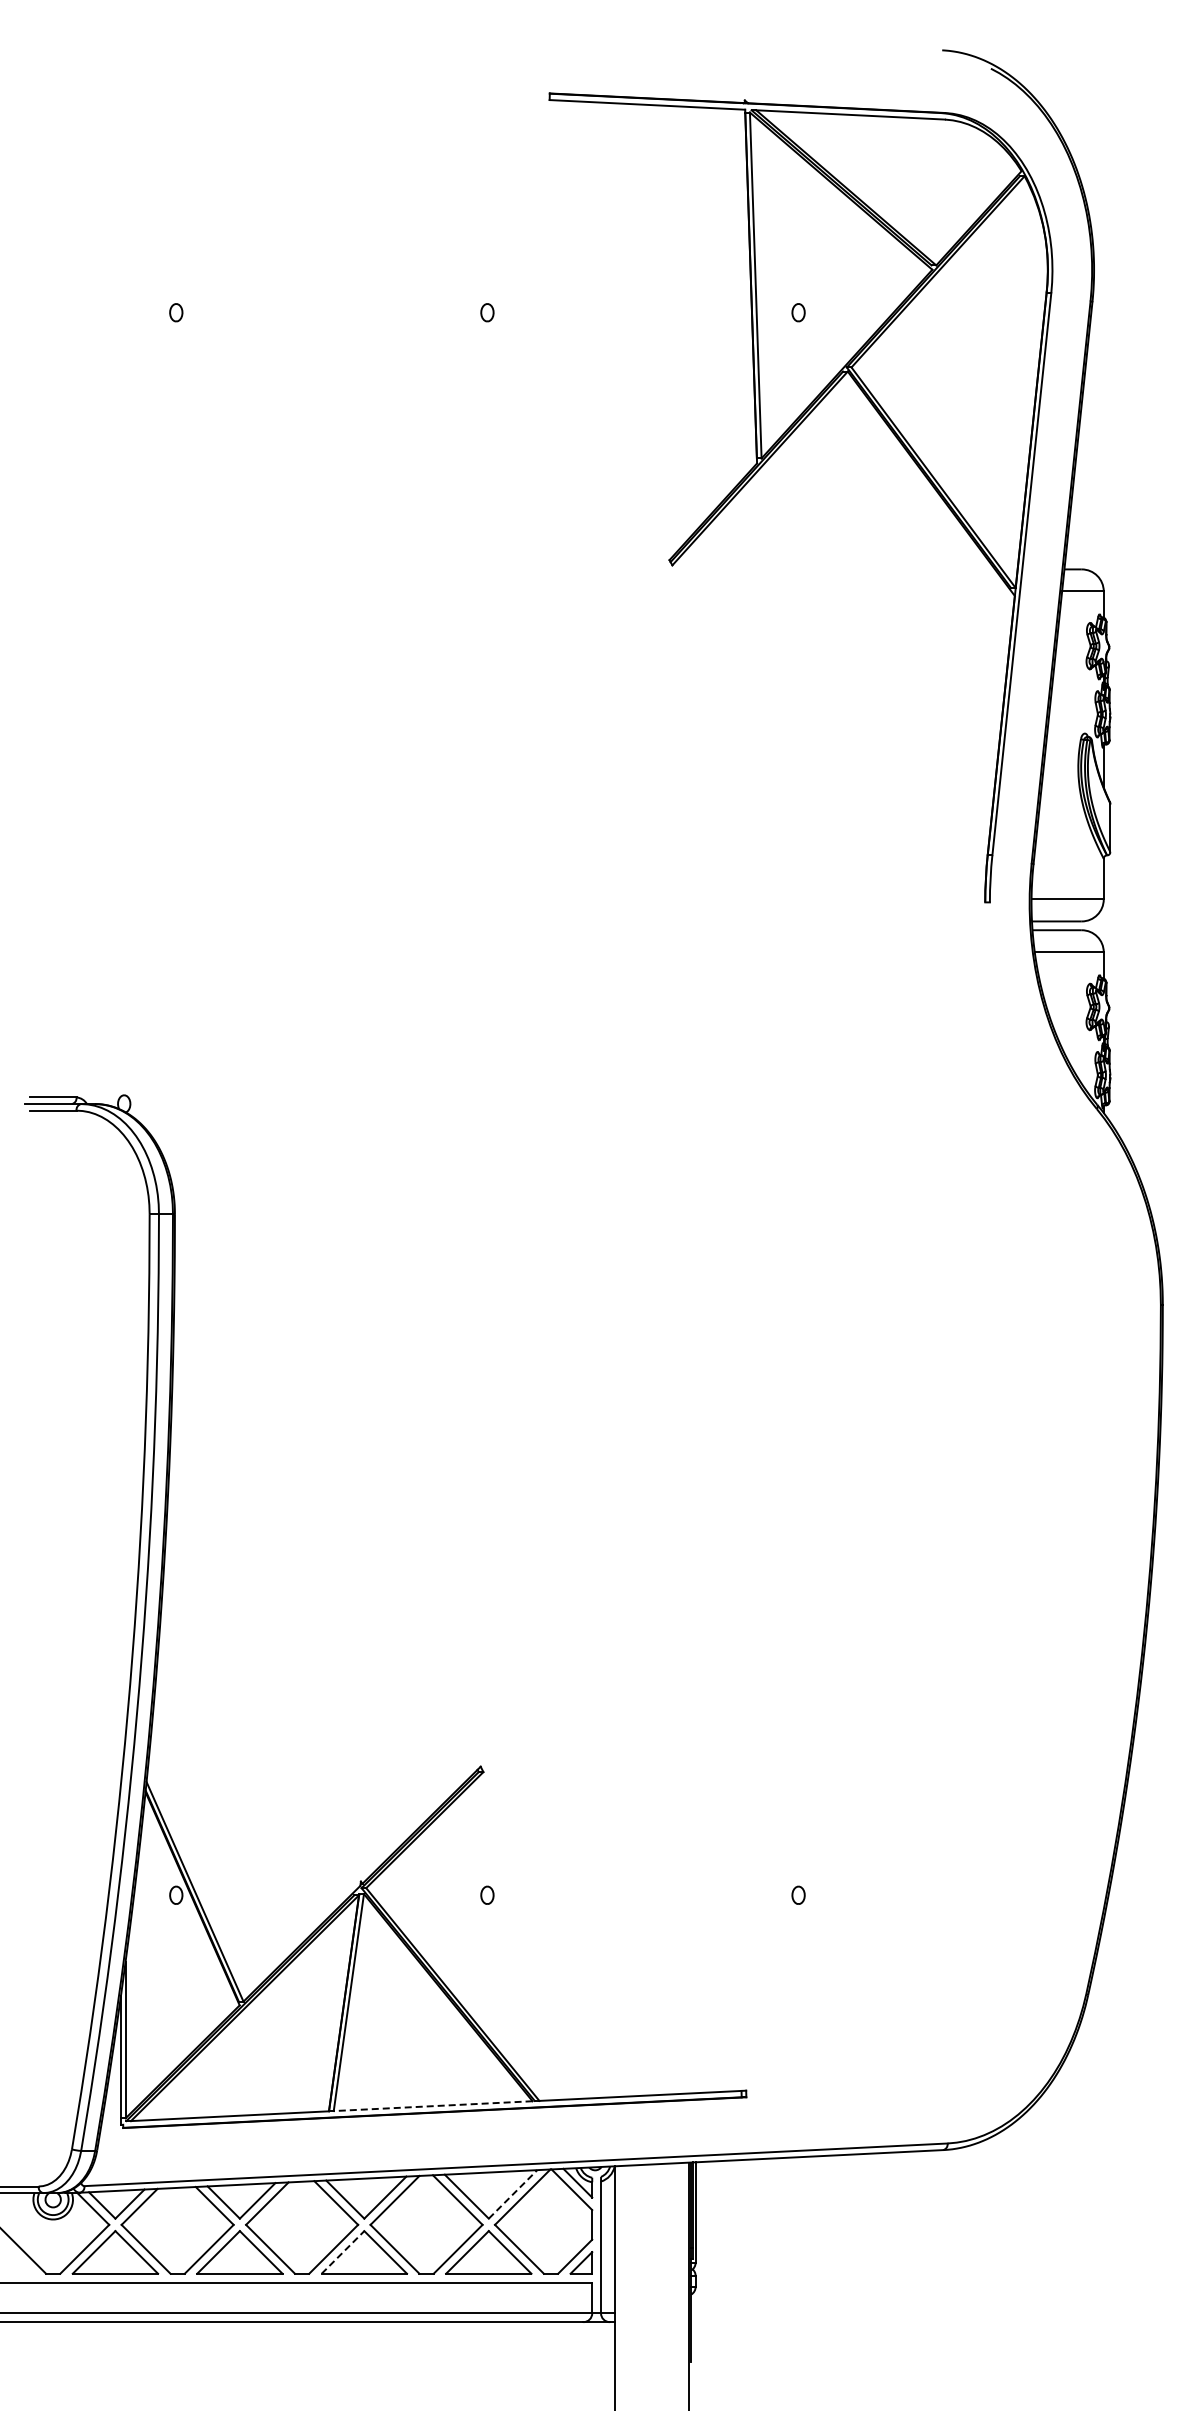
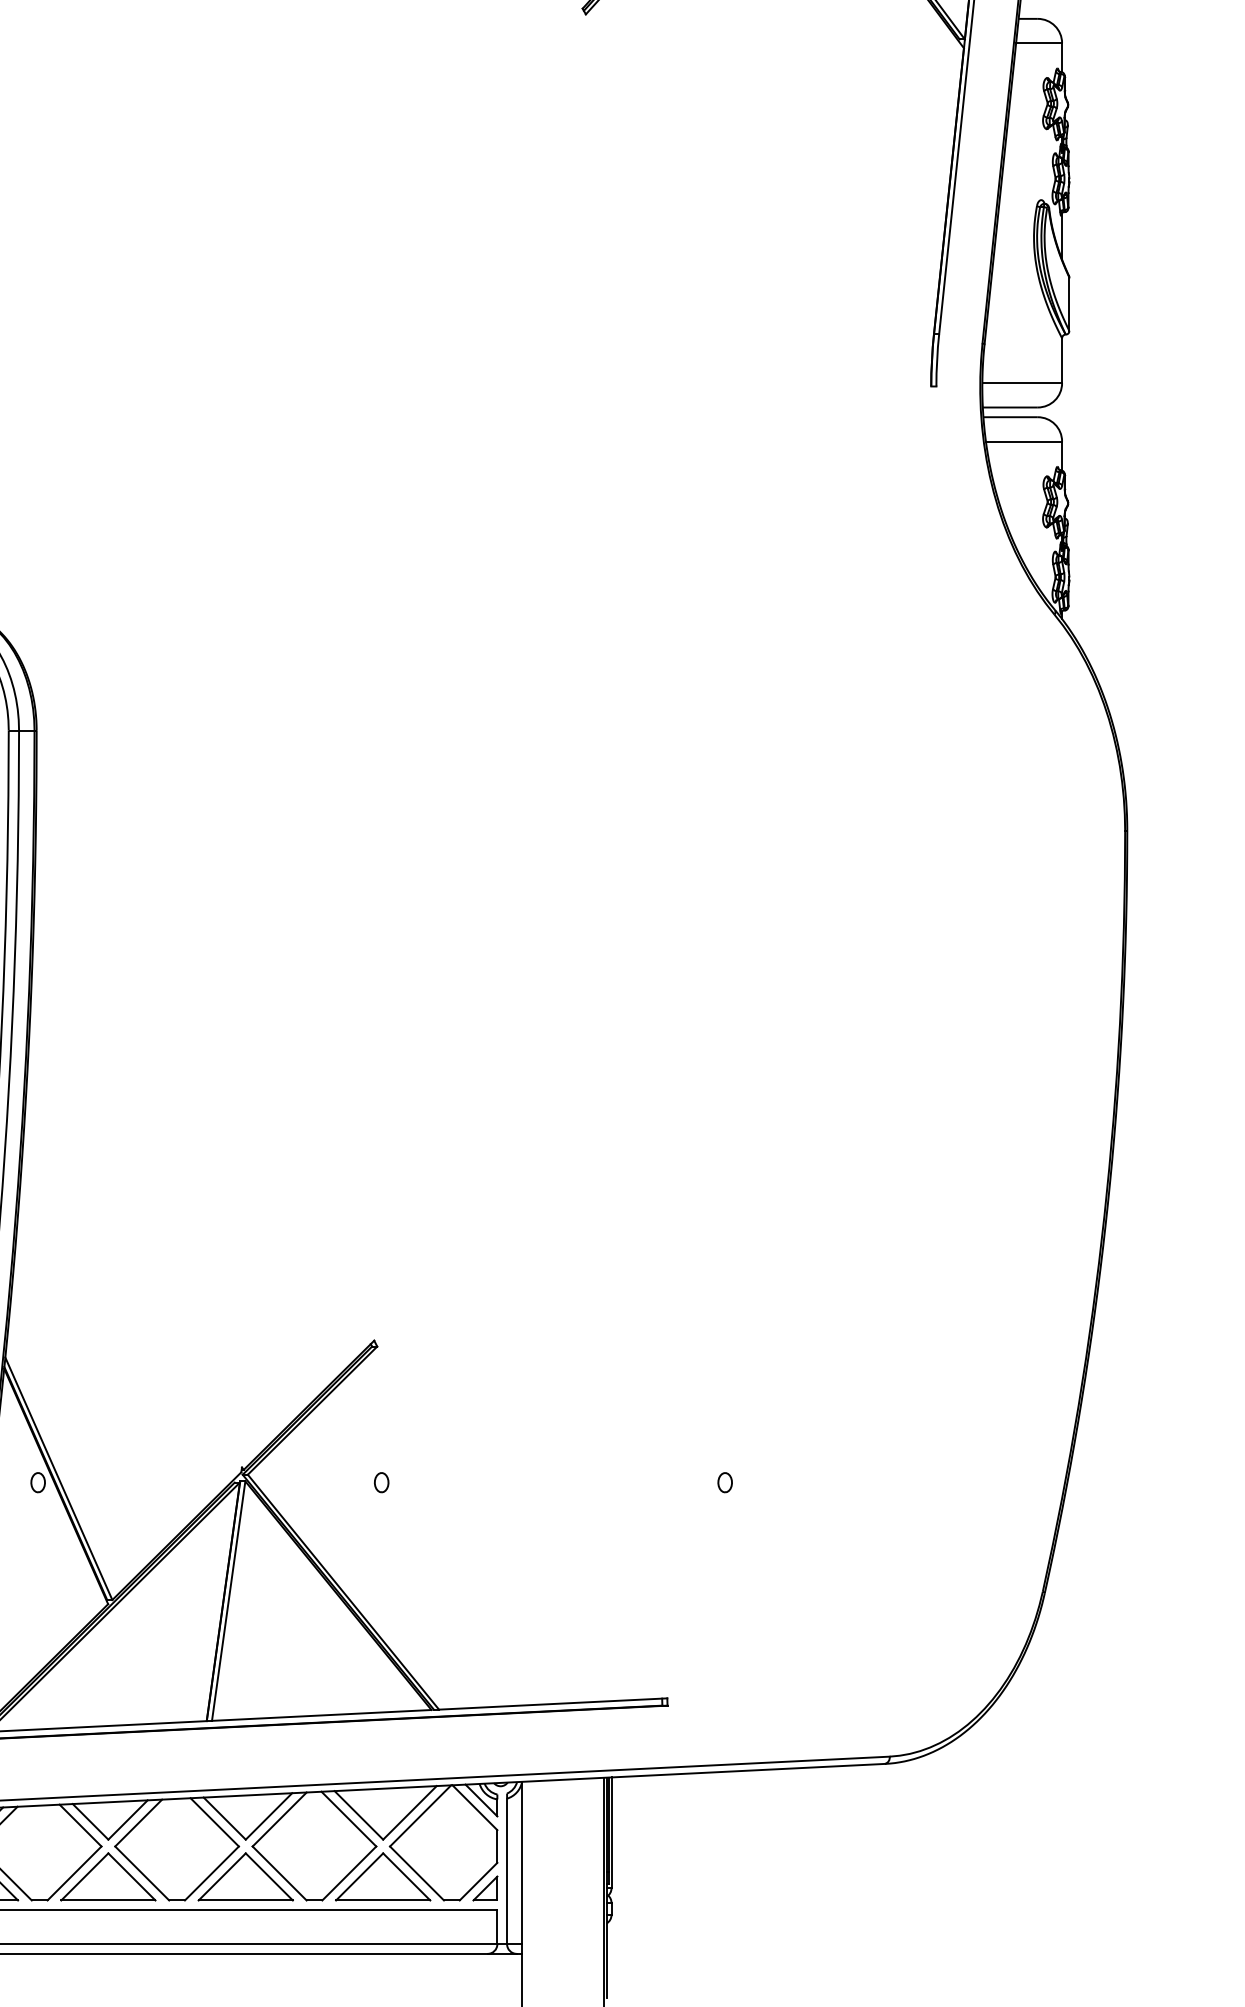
line: (433, 2106) -> (322, 1715), dashed -> solid
line: (513, 2194) -> (410, 1812), dashed -> solid
line: (343, 2252) -> (222, 1876), dashed -> solid

